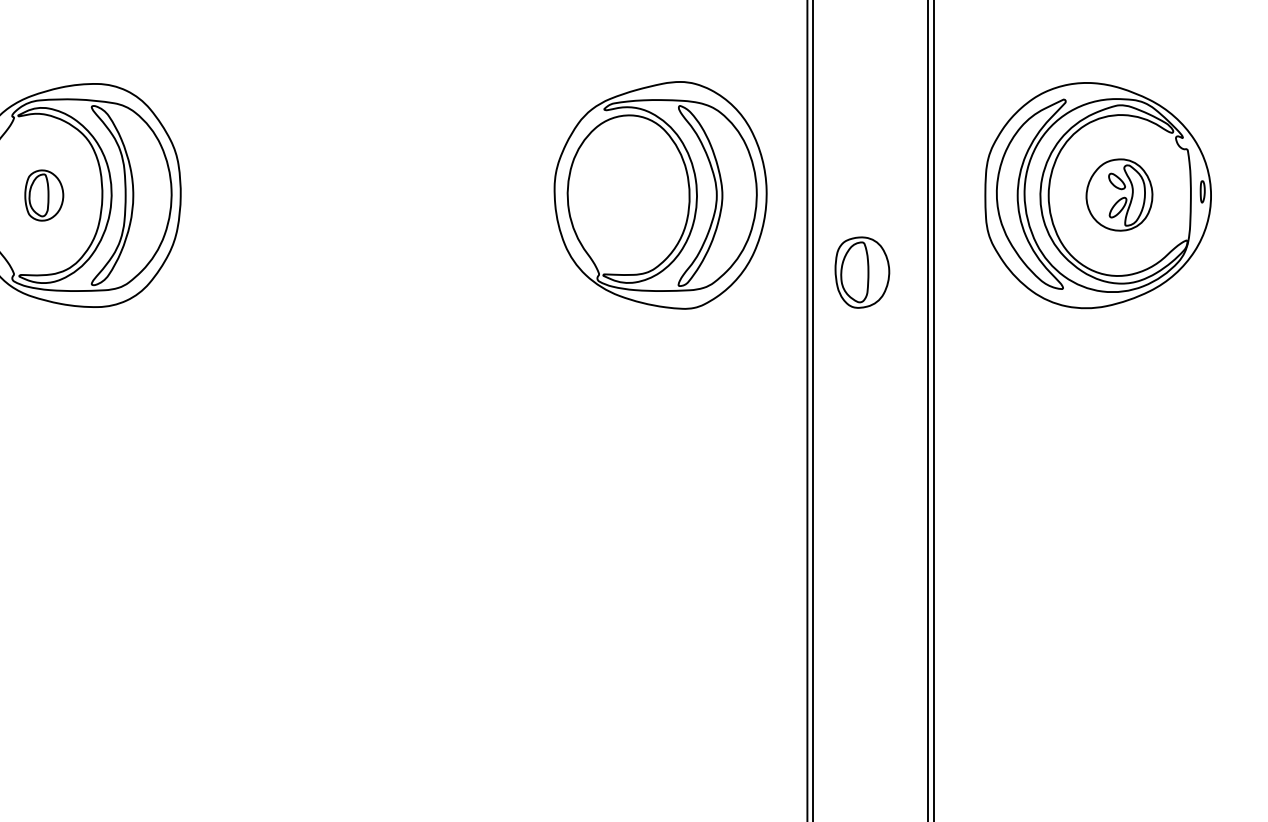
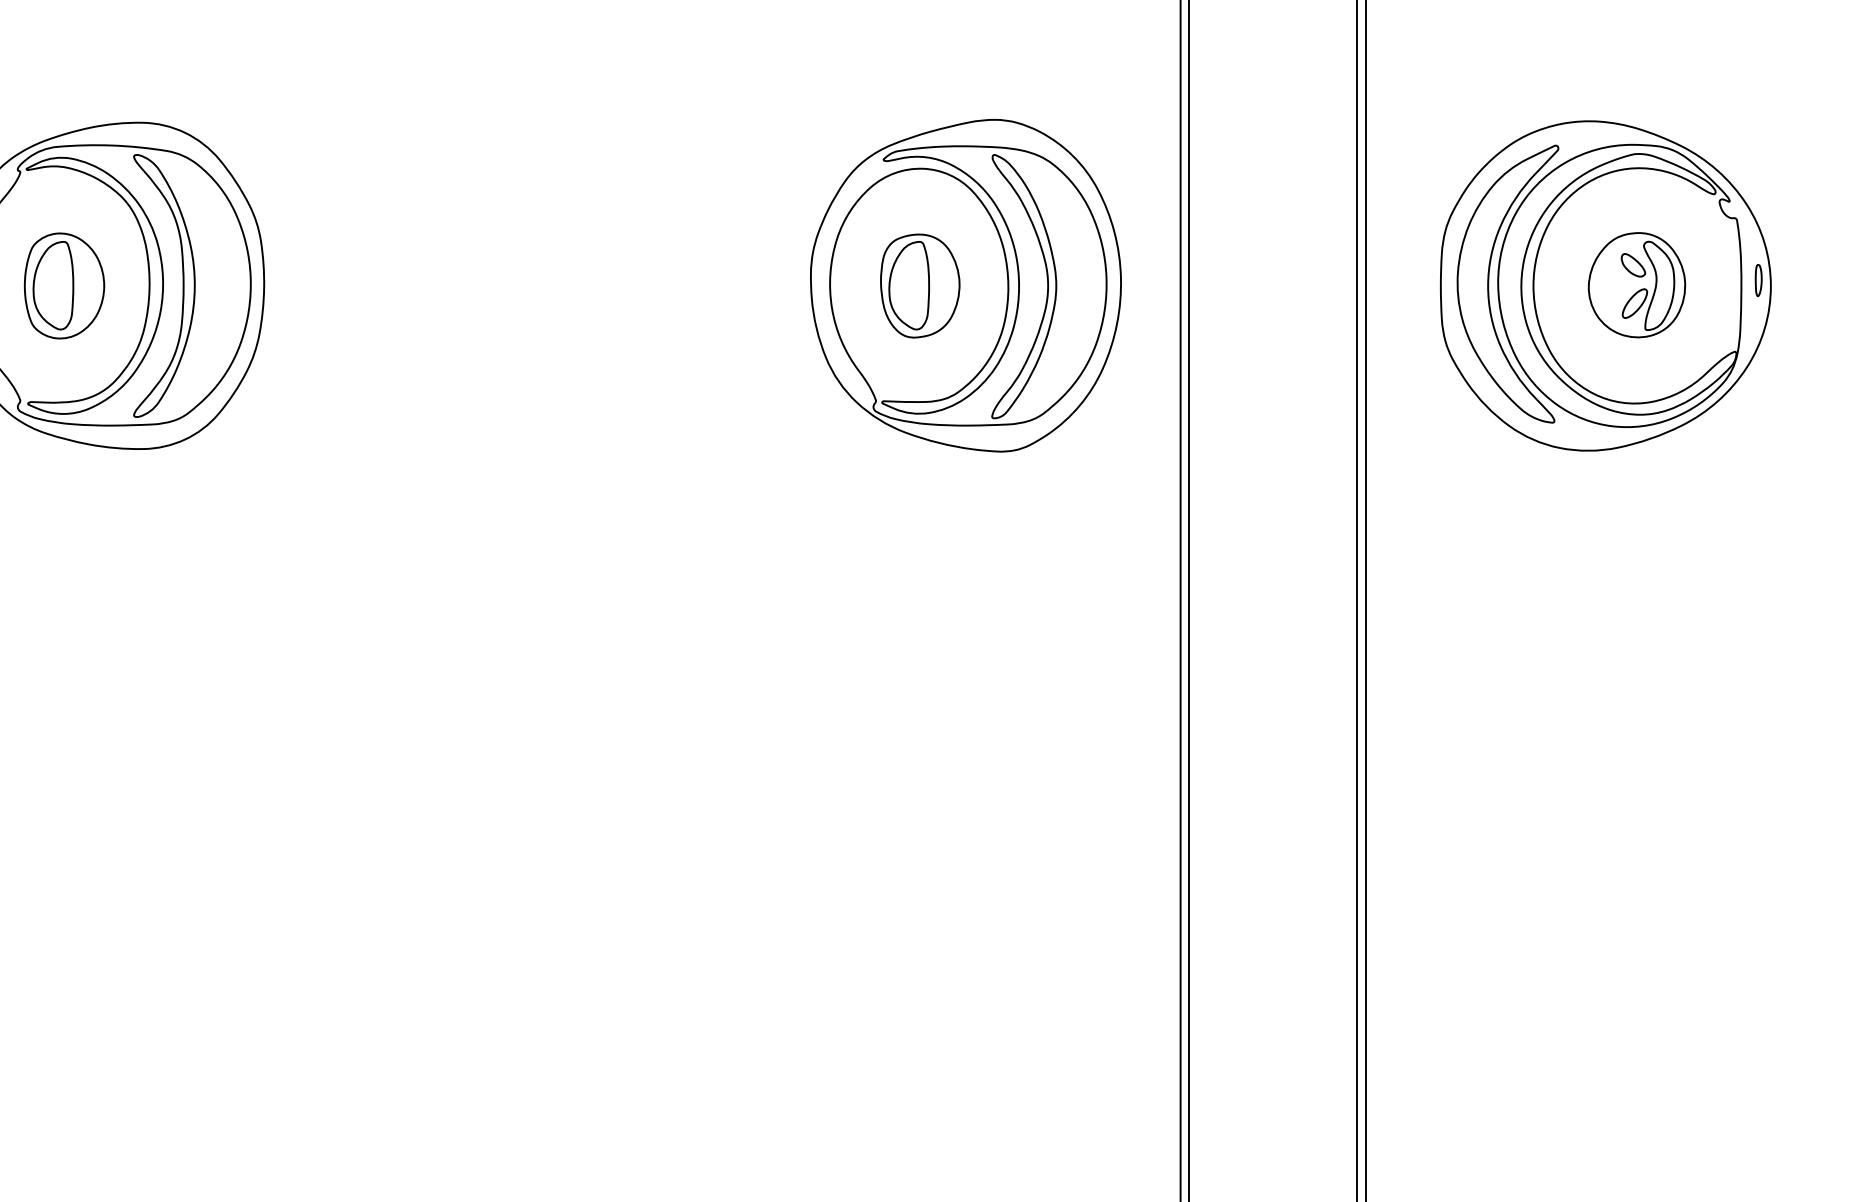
part: (44, 195) -> (64, 285), size x1.43
part: (862, 272) -> (920, 285), moved

